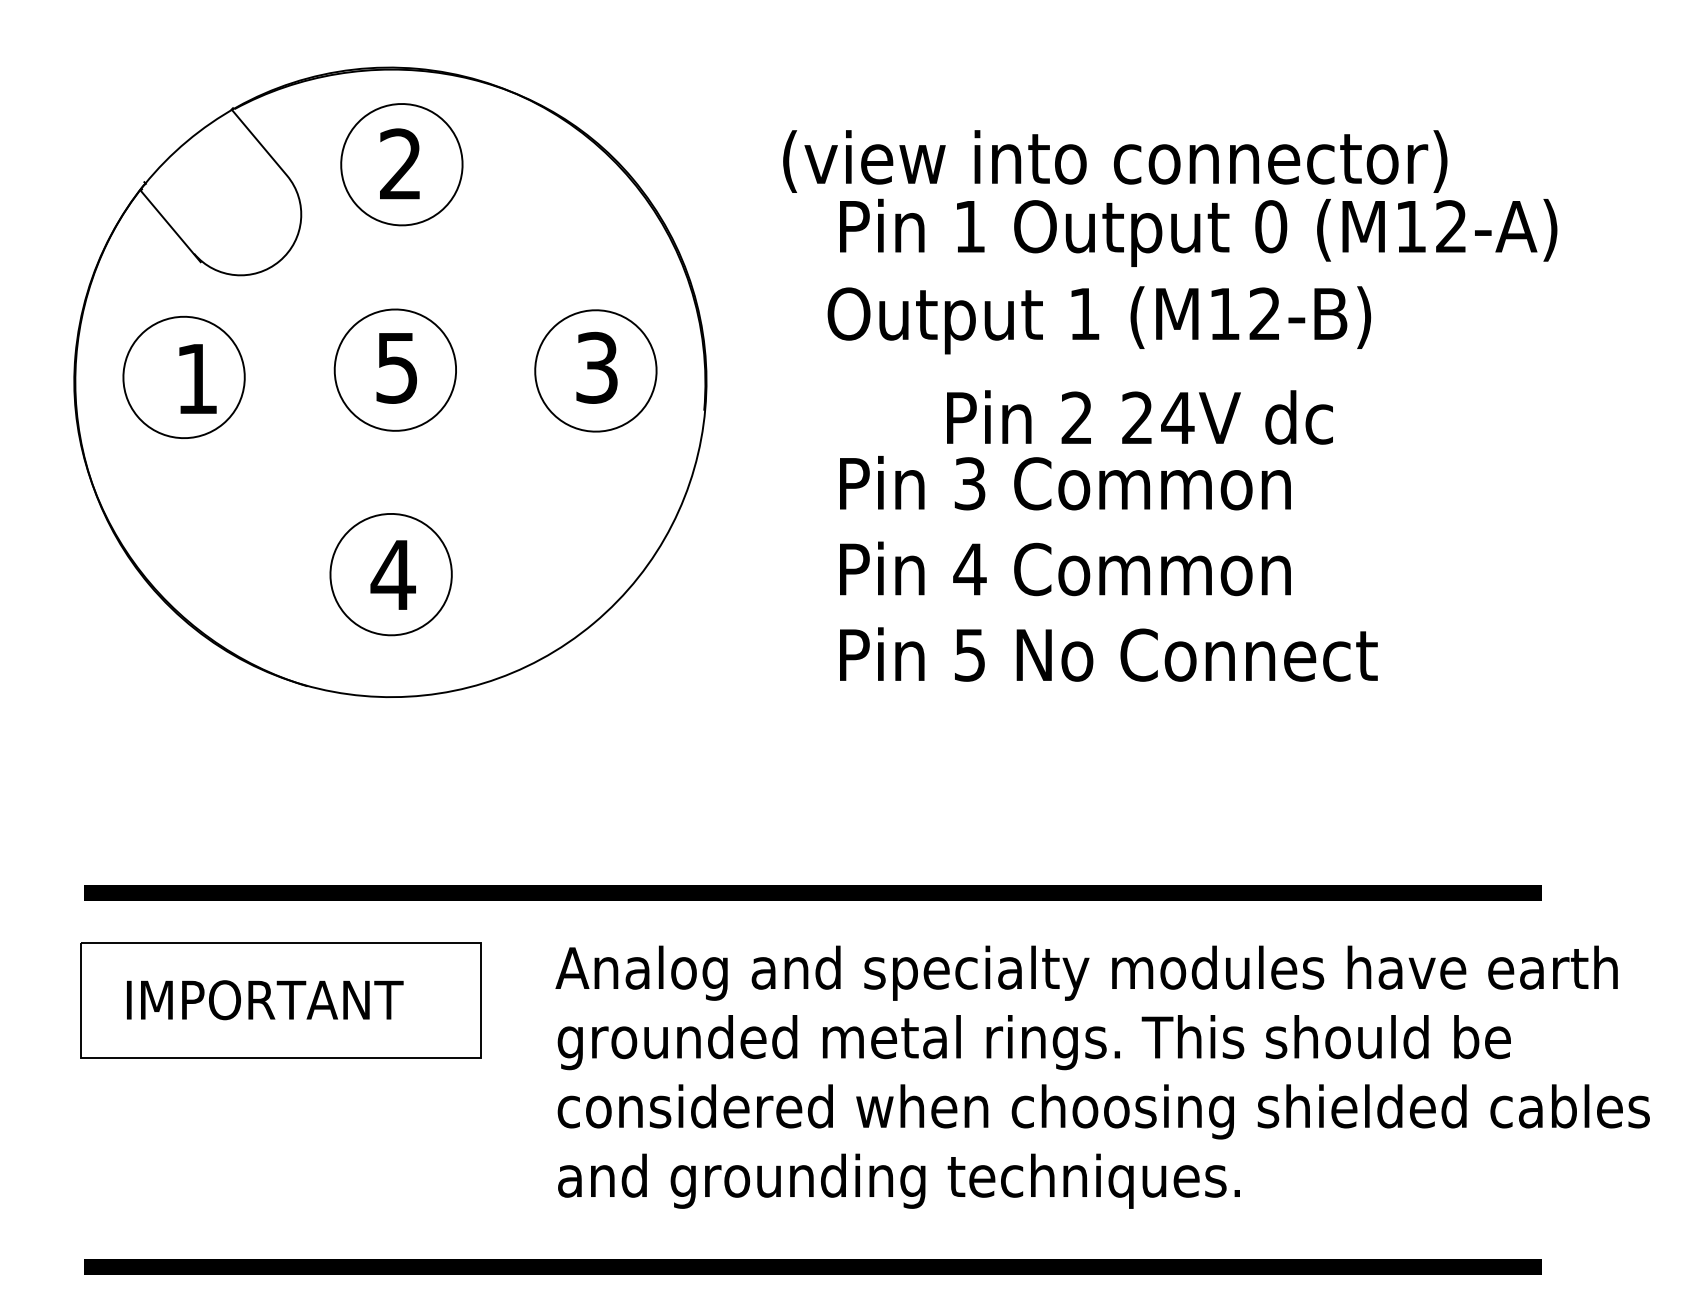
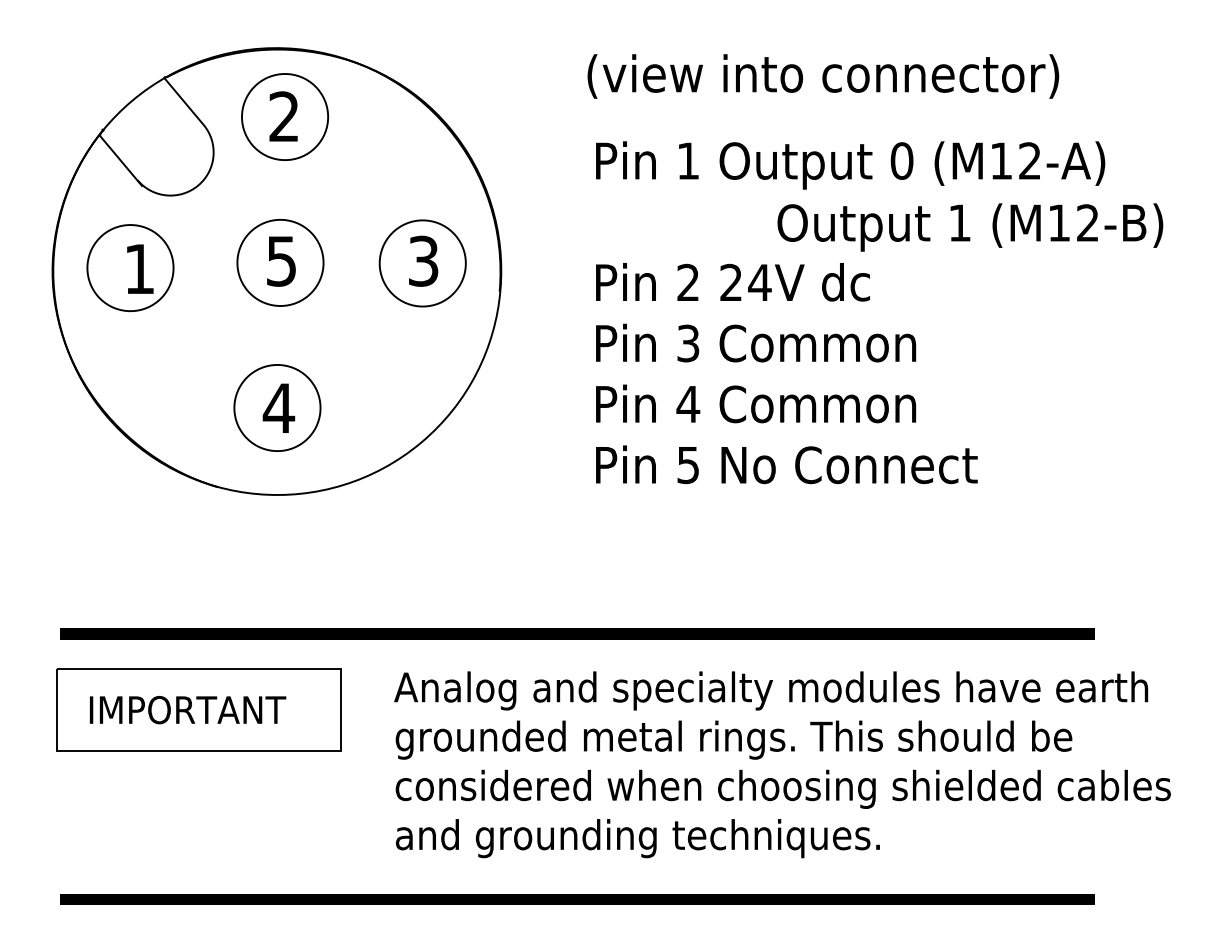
text: (1115, 161) -> (823, 76), moved
text: (1099, 320) -> (970, 227), moved
text: (1139, 417) -> (732, 282), moved

